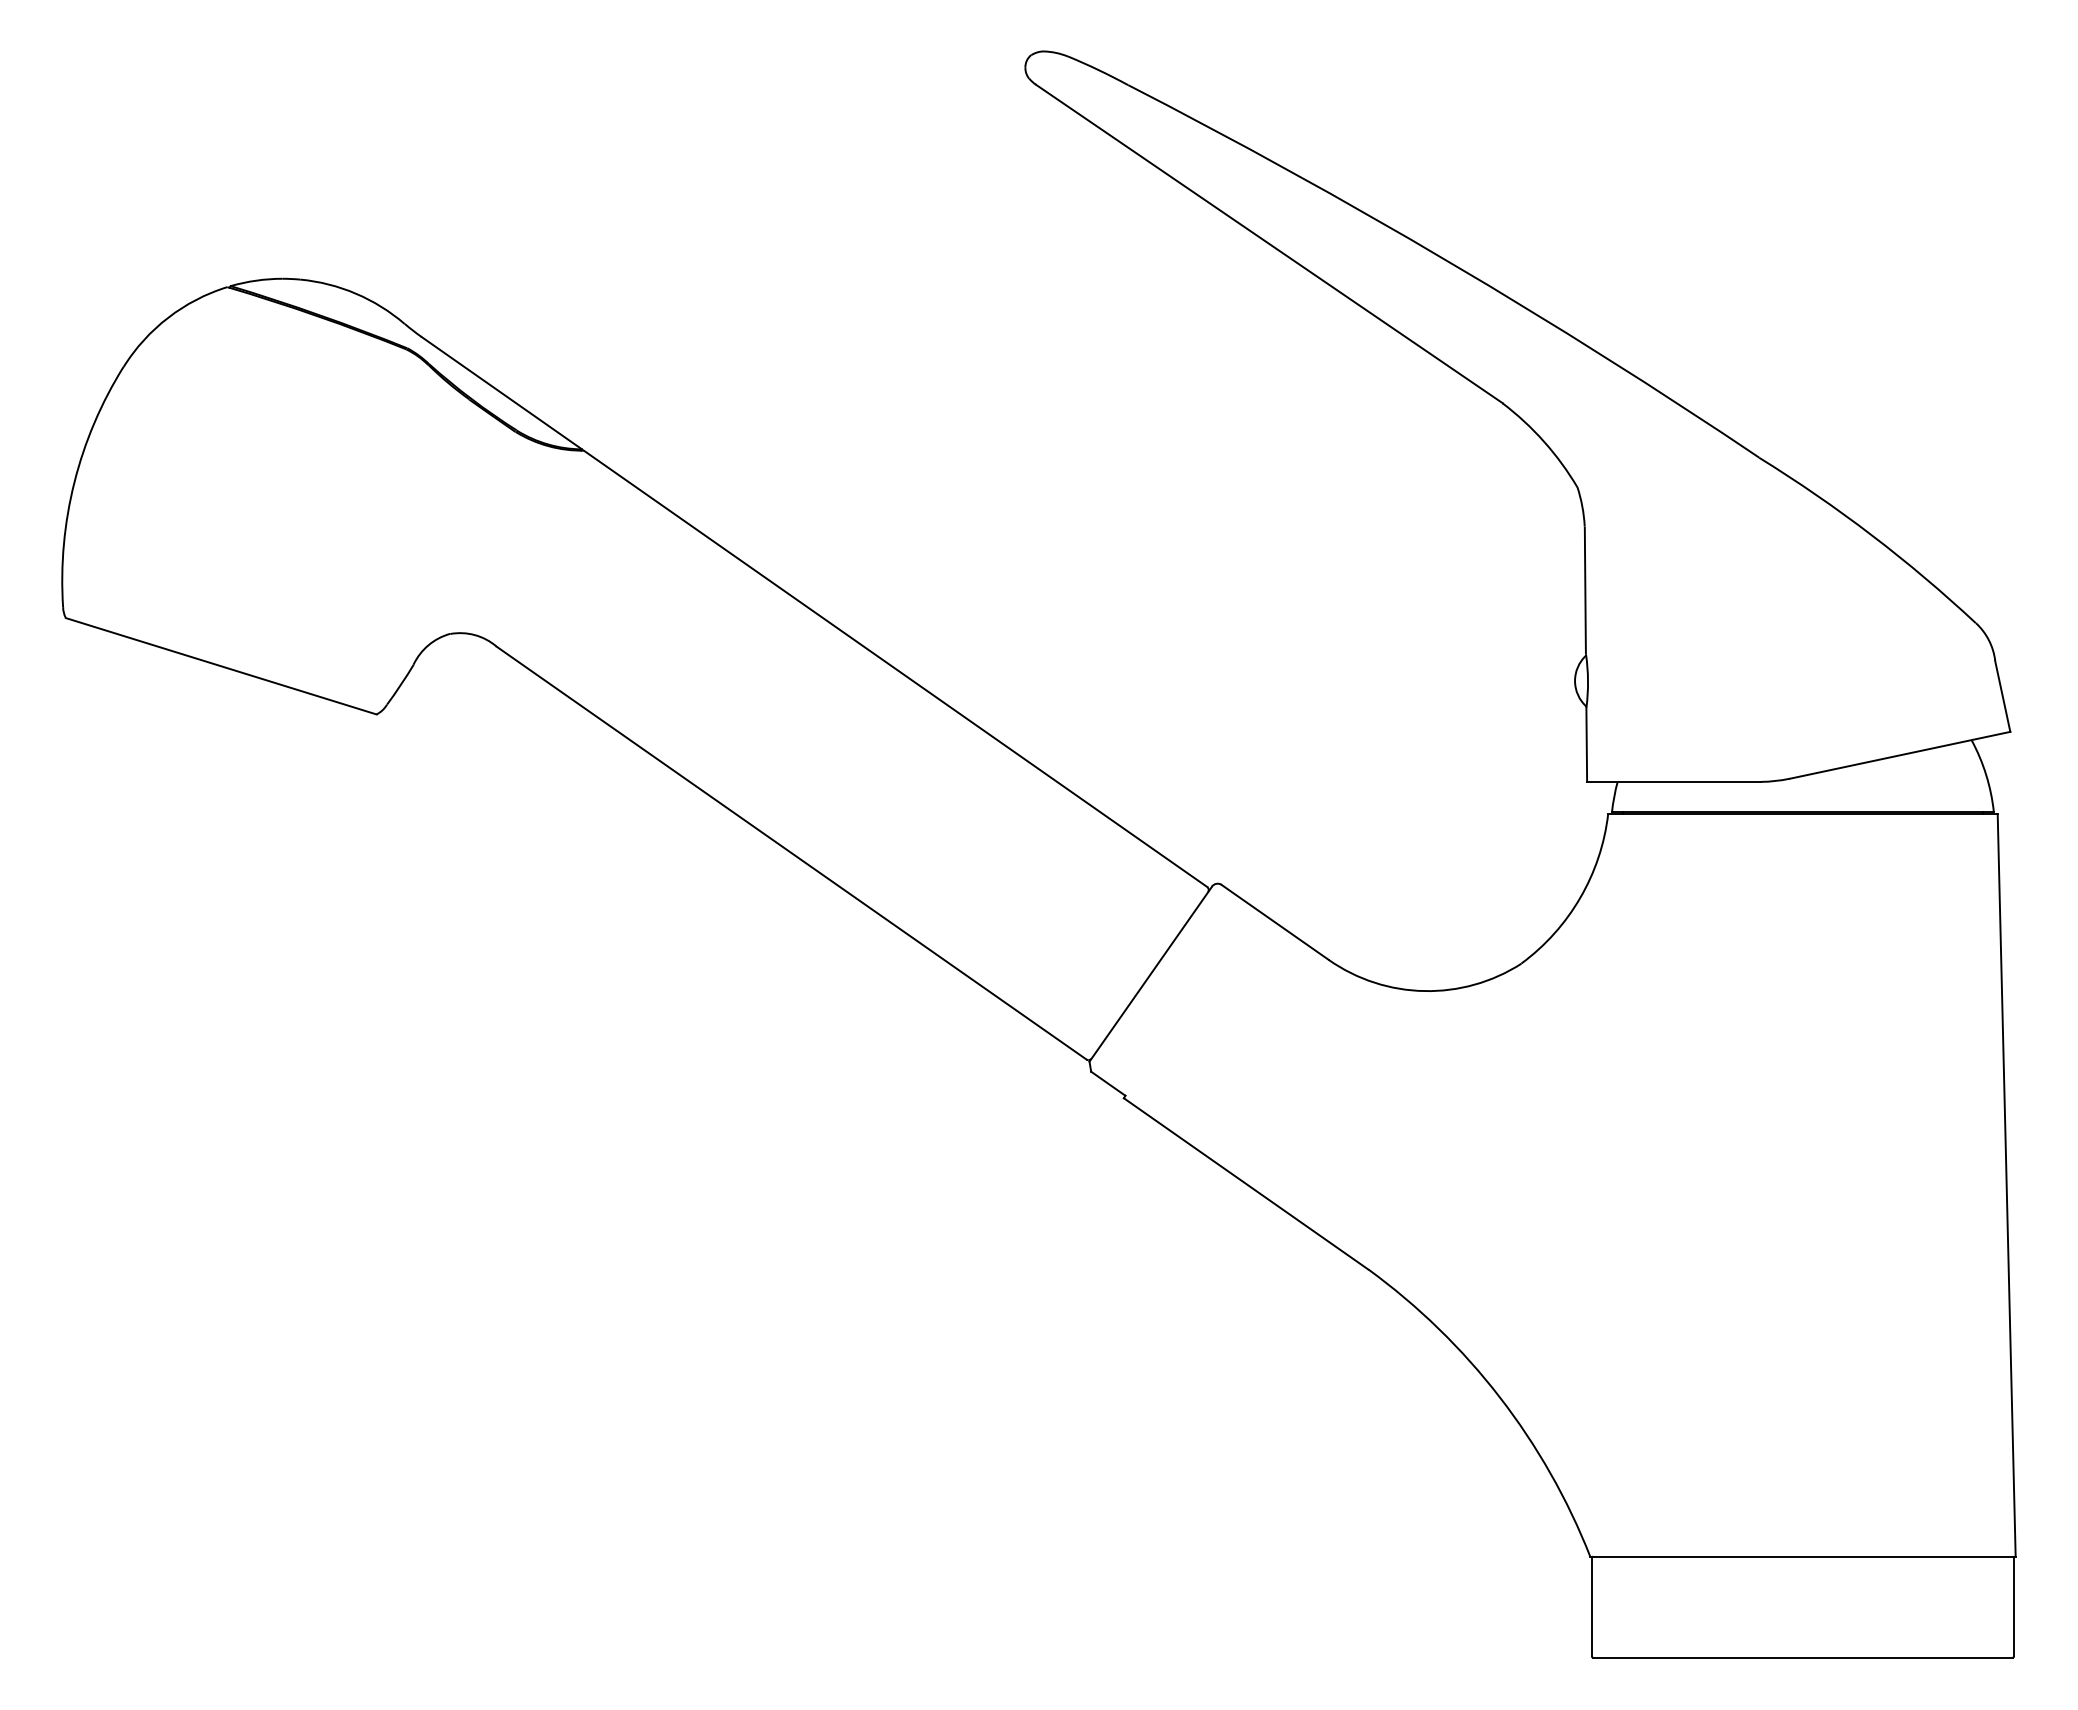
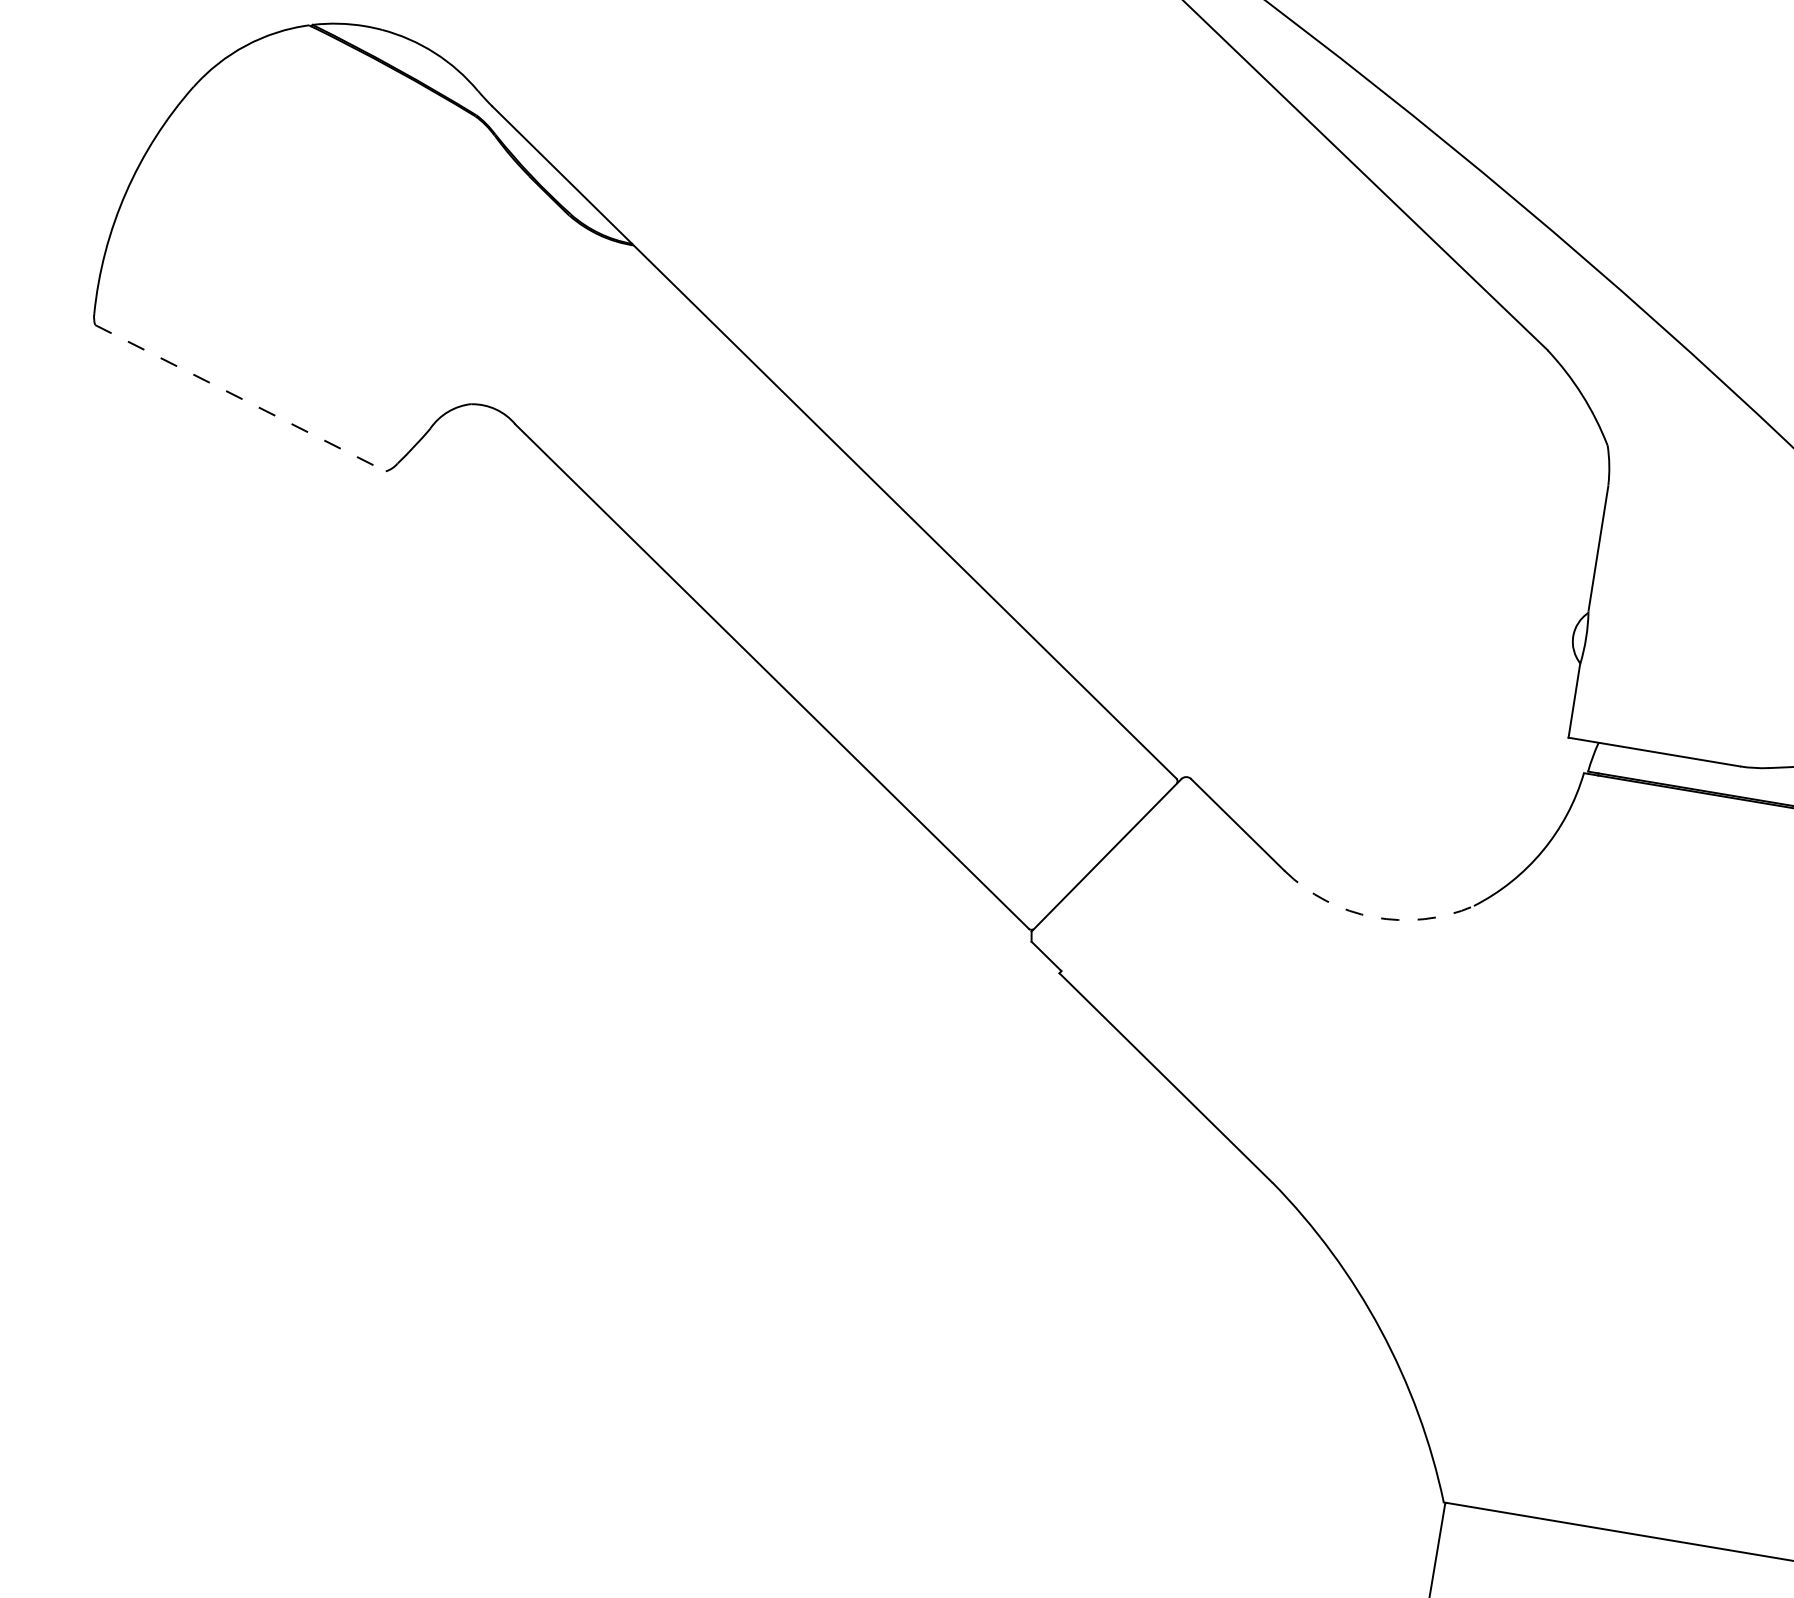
line: (221, 666) -> (240, 398), solid -> dashed
arc: (1424, 991) -> (1373, 917), solid -> dashed

